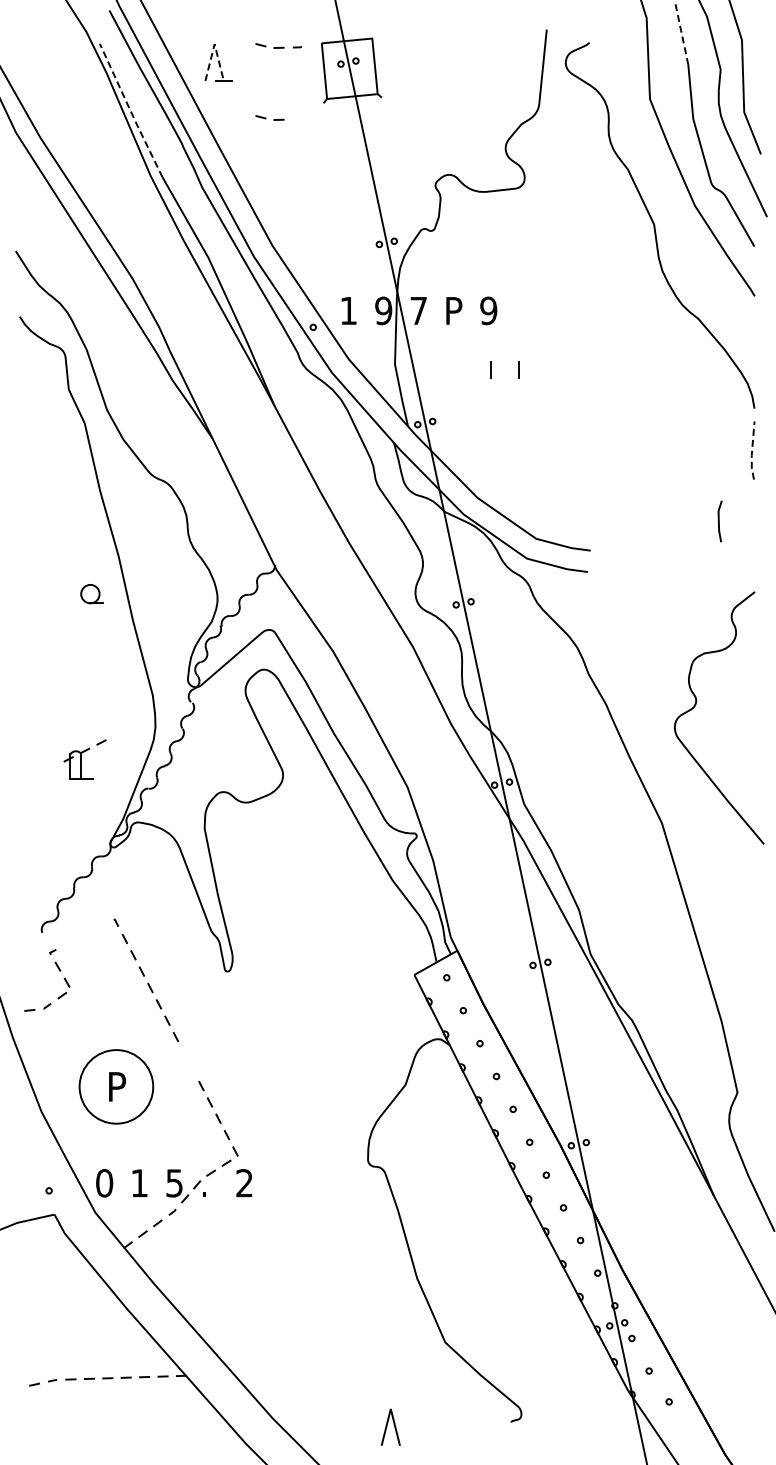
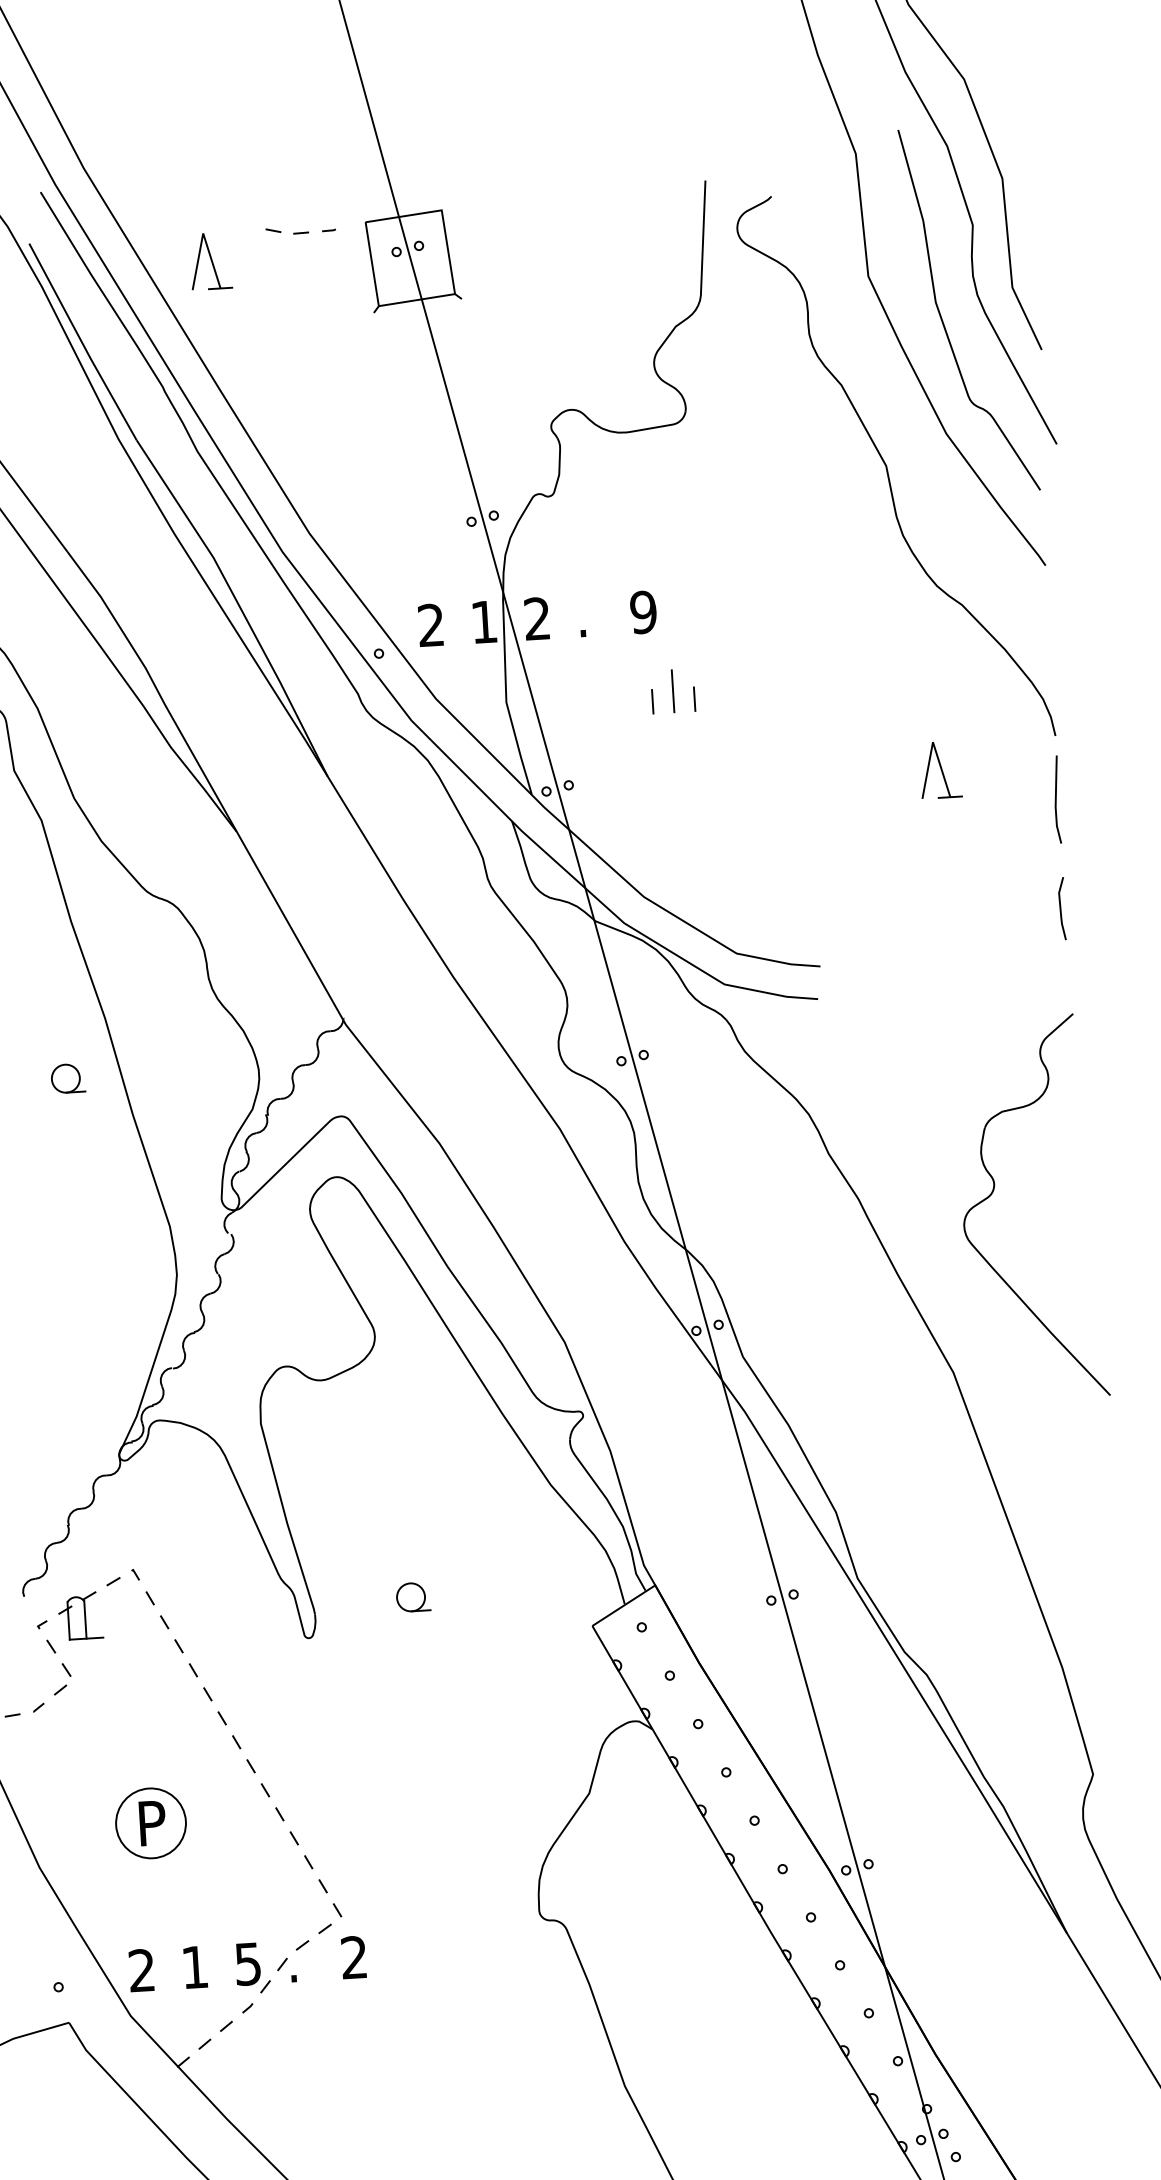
line: (681, 34) -> (910, 175), dashed -> solid
line: (214, 44) -> (203, 233), dashed -> solid
line: (130, 111) -> (81, 343), dashed -> solid
part: (269, 117) -> (293, 339), removed
text: (348, 310) -> (430, 624), 1 -> 2
text: (383, 310) -> (483, 621), 9 -> 1
text: (418, 310) -> (536, 618), 7 -> 2
text: (454, 310) -> (591, 614), P -> .
line: (505, 363) -> (673, 690), added
part: (677, 426) -> (940, 770), added
line: (752, 451) -> (1056, 801), dashed -> solid
line: (719, 521) -> (1061, 908), moved
part: (84, 759) -> (89, 1608), moved
part: (297, 948) -> (412, 1596), added
part: (188, 1061) -> (257, 1778), added
circle: (116, 1086) -> (151, 1822), size x0.62
text: (104, 1183) -> (141, 1970), 0 -> 2

